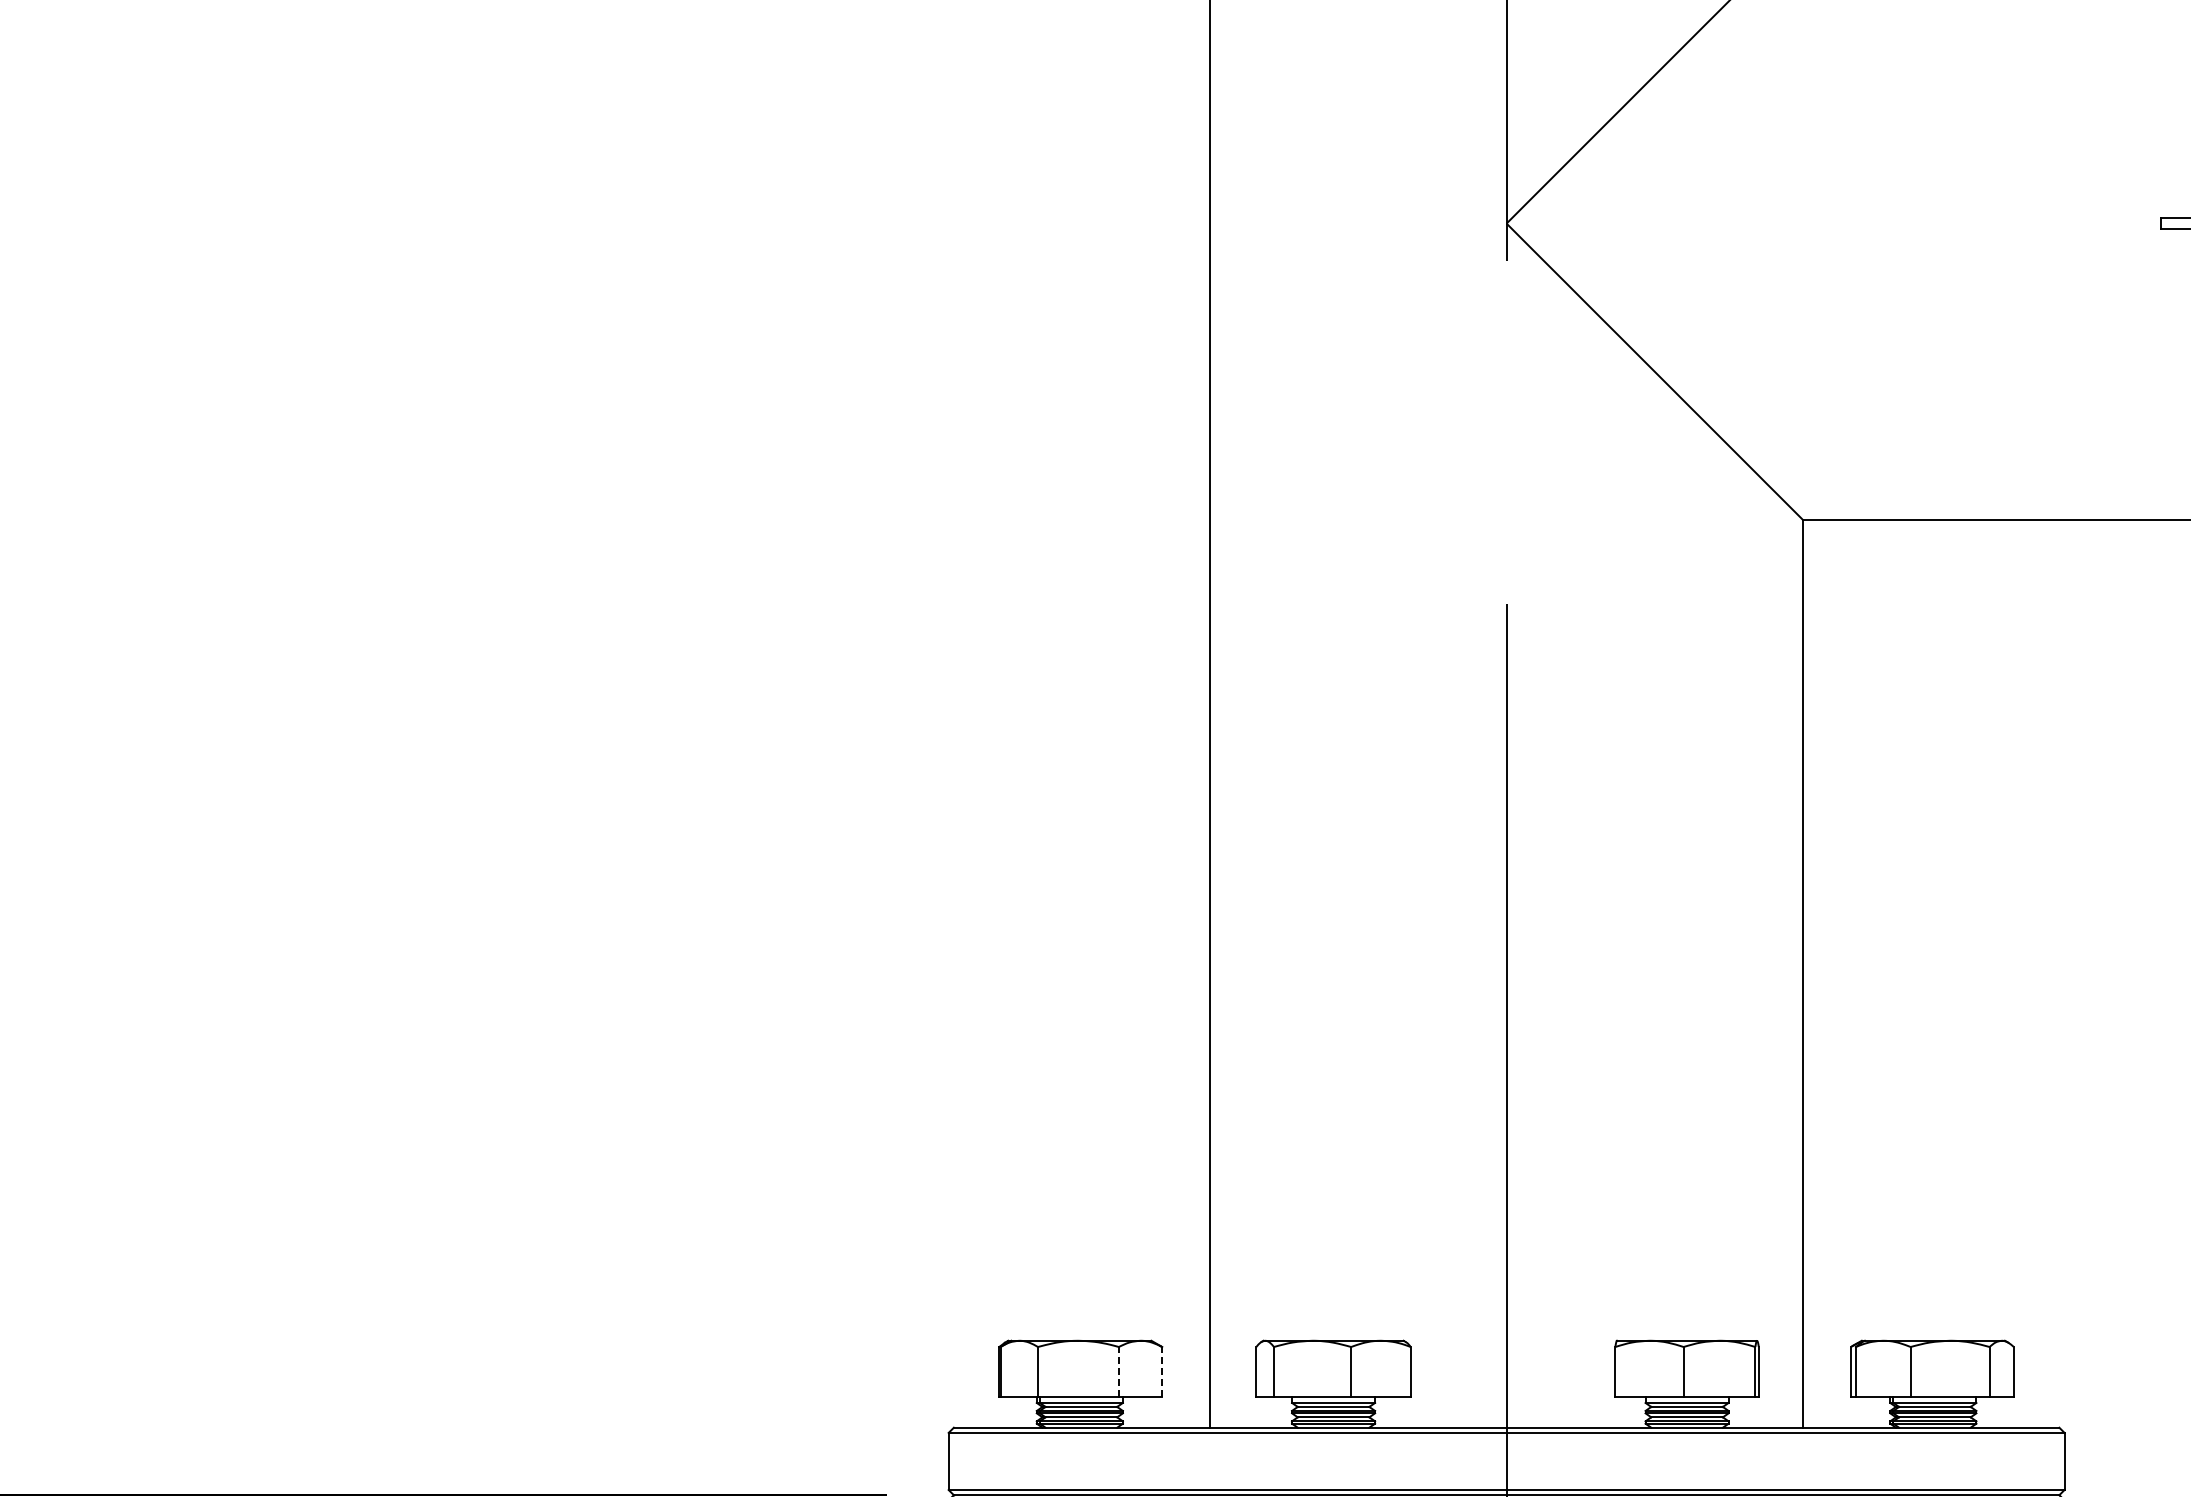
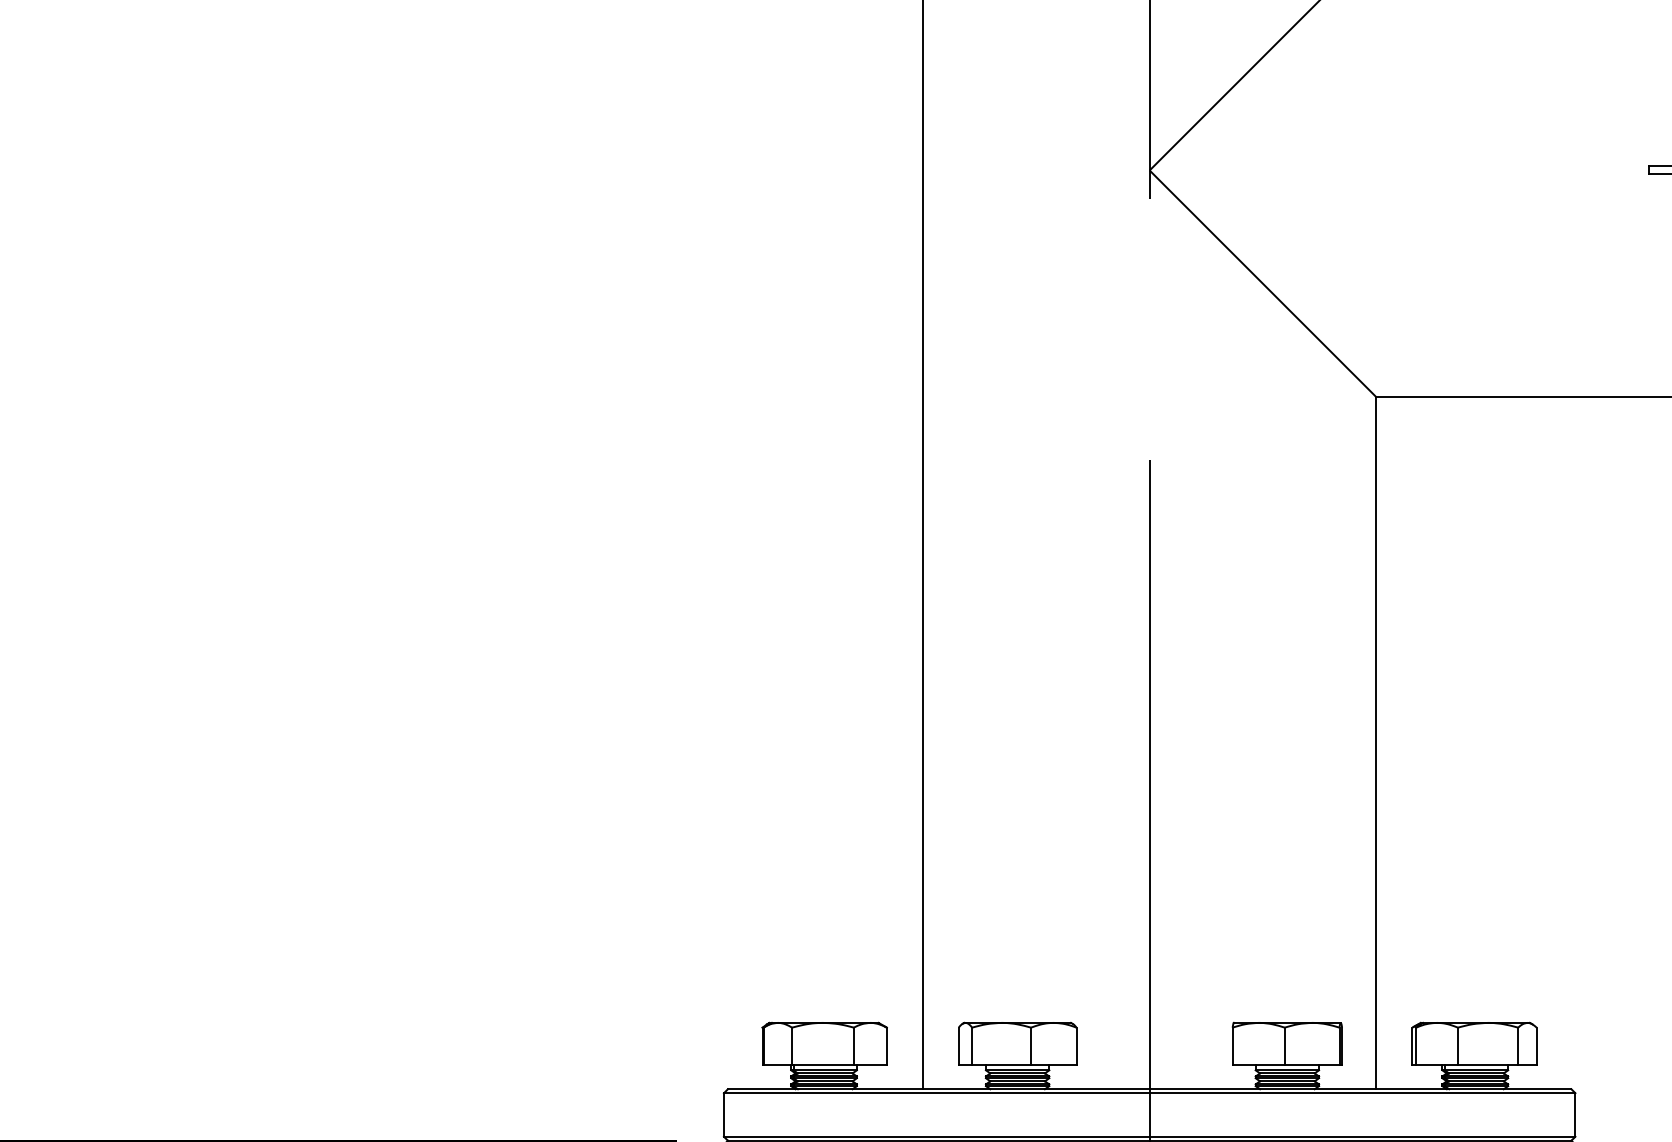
line: (1118, 1371) -> (853, 1046), dashed -> solid
line: (1162, 1371) -> (887, 1046), dashed -> solid

